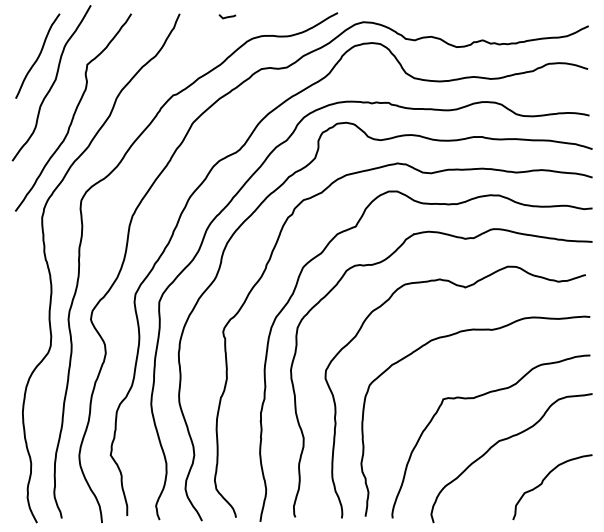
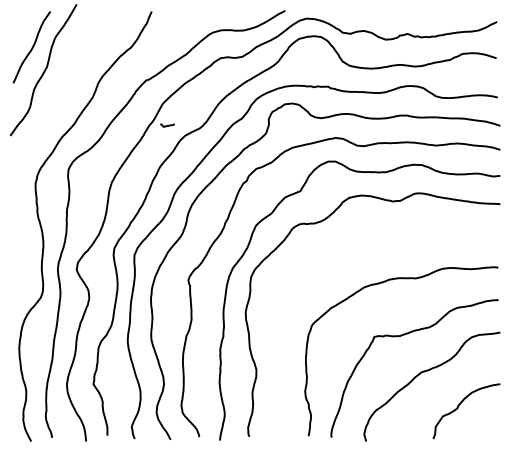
line: (227, 16) -> (167, 125), moved
curve: (74, 112) -> (62, 94), removed
curve: (464, 288) -> (392, 243), removed

